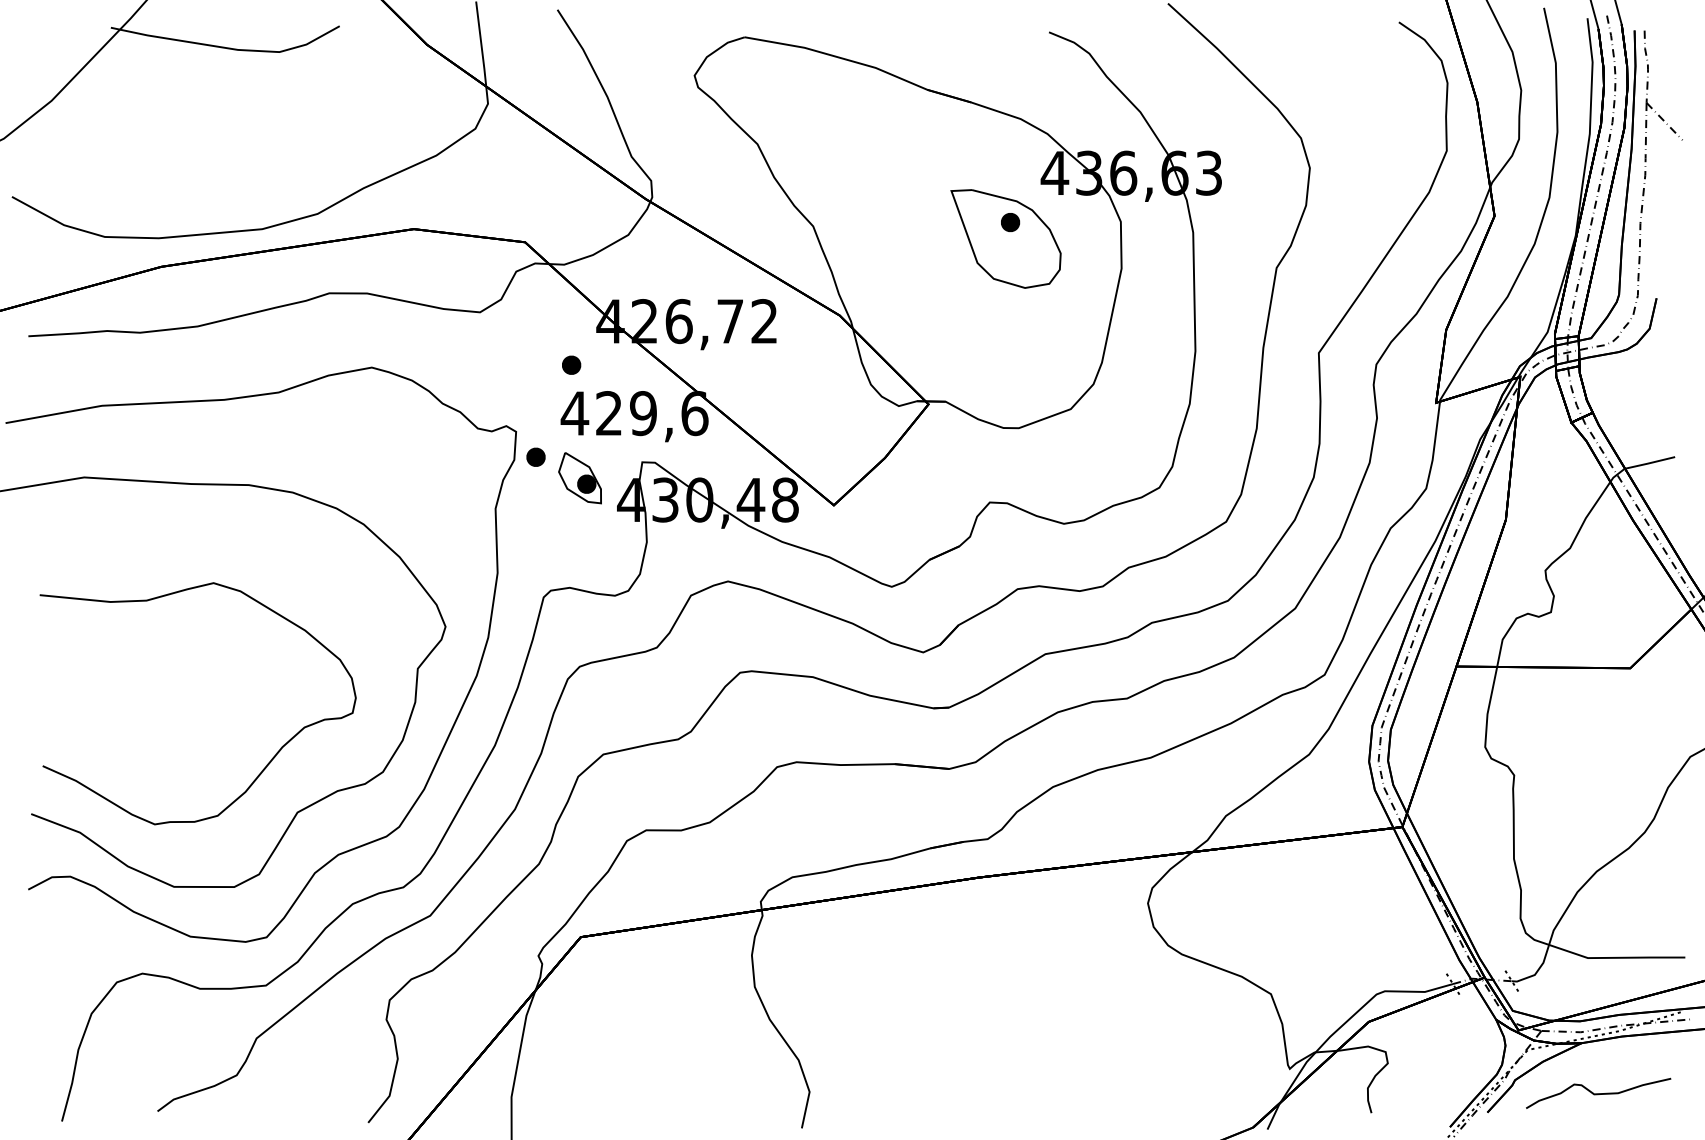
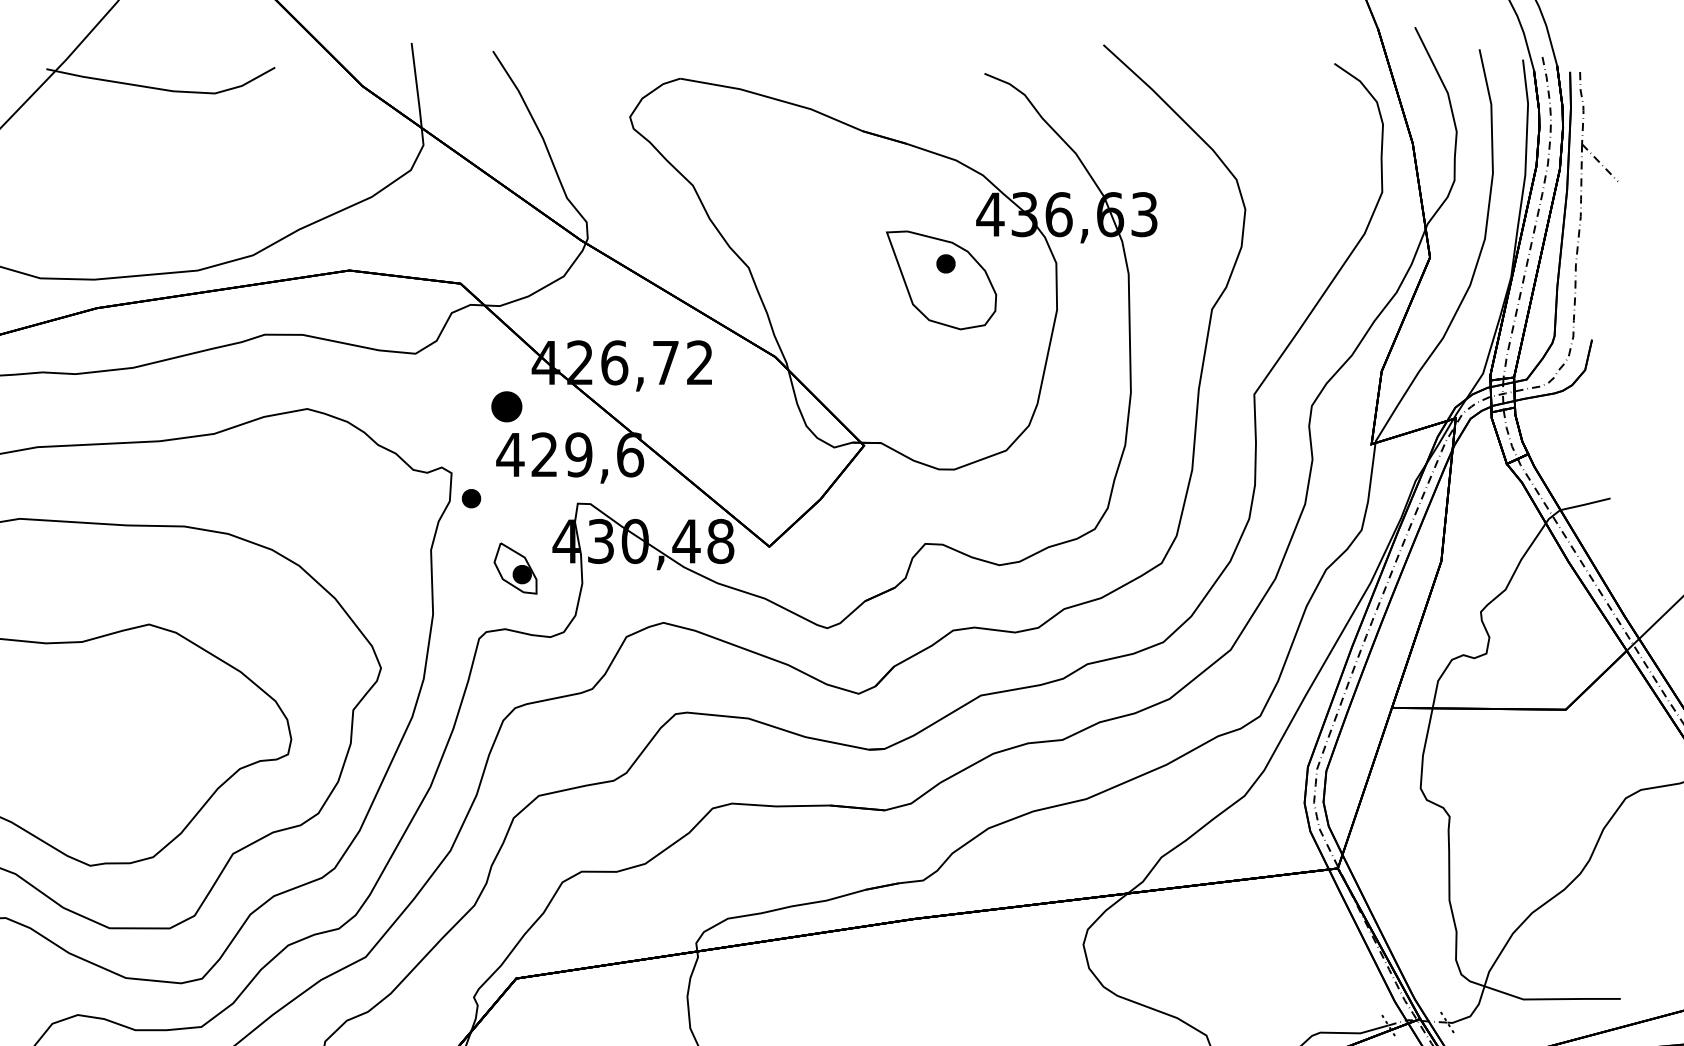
part: (571, 364) -> (506, 405), size x1.6
part: (579, 478) -> (514, 568), moved

